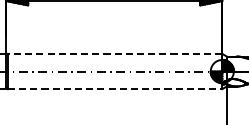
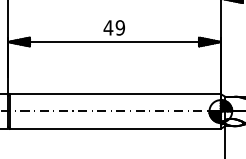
line: (114, 54) -> (114, 94), dashed -> solid
line: (115, 88) -> (115, 128), dashed -> solid

